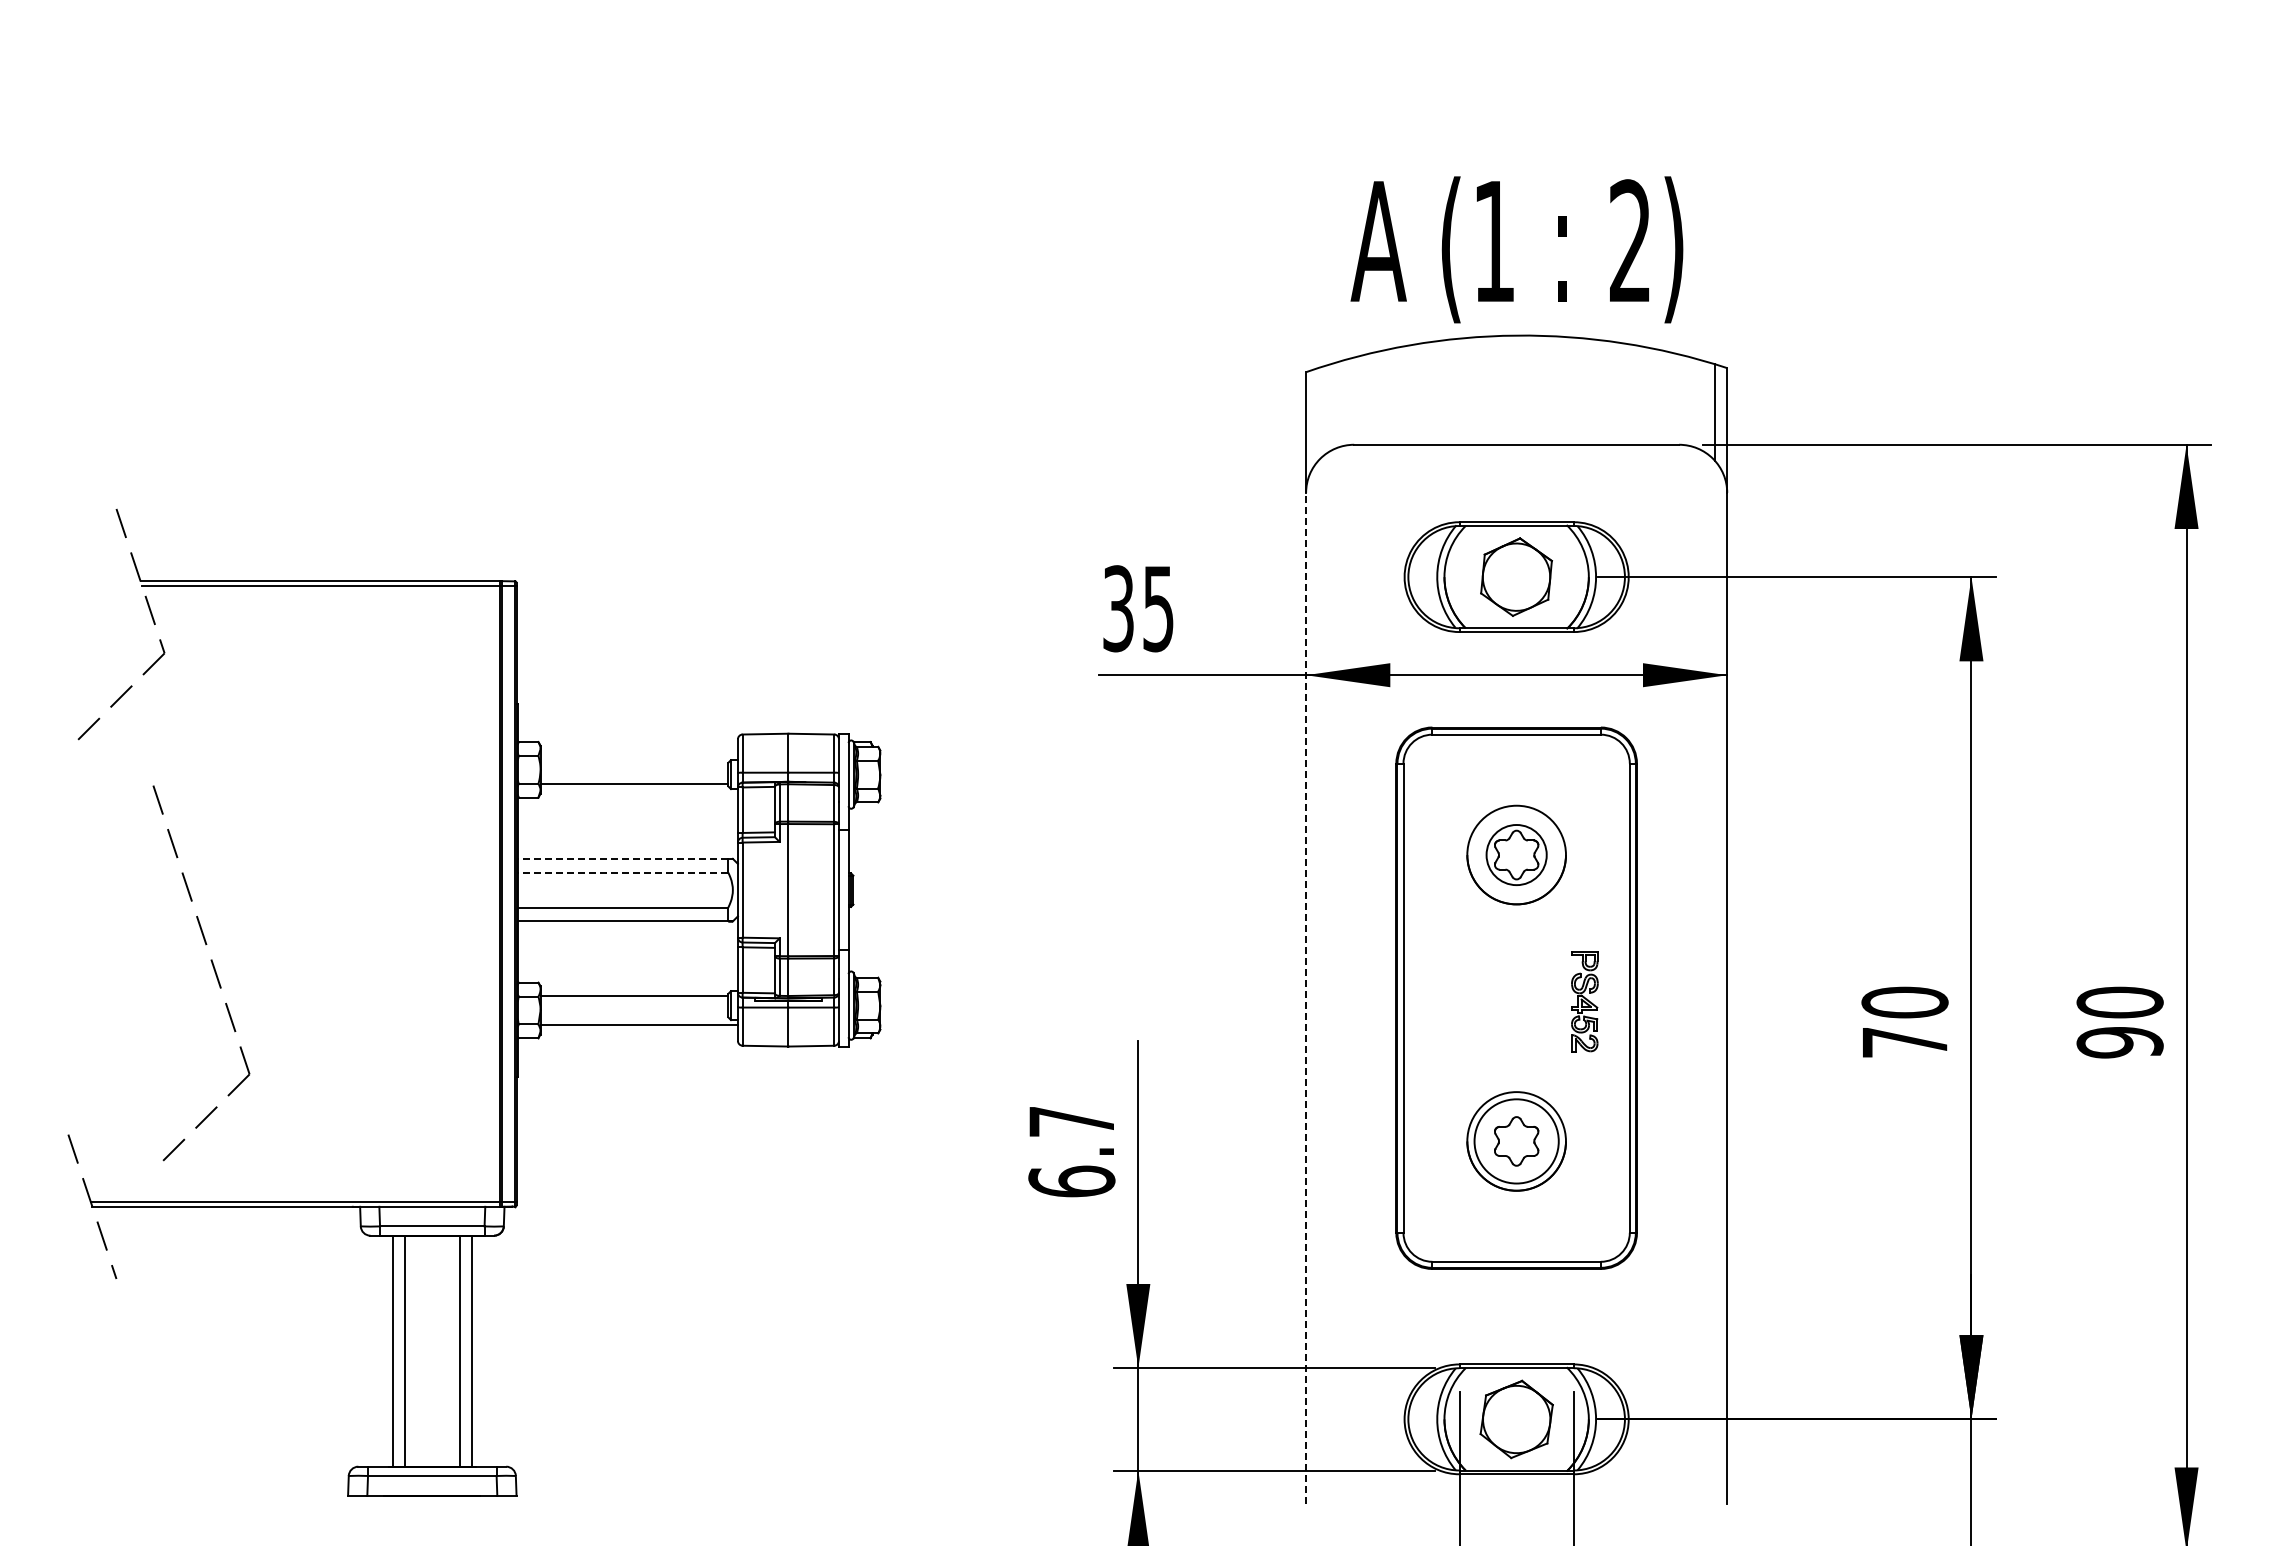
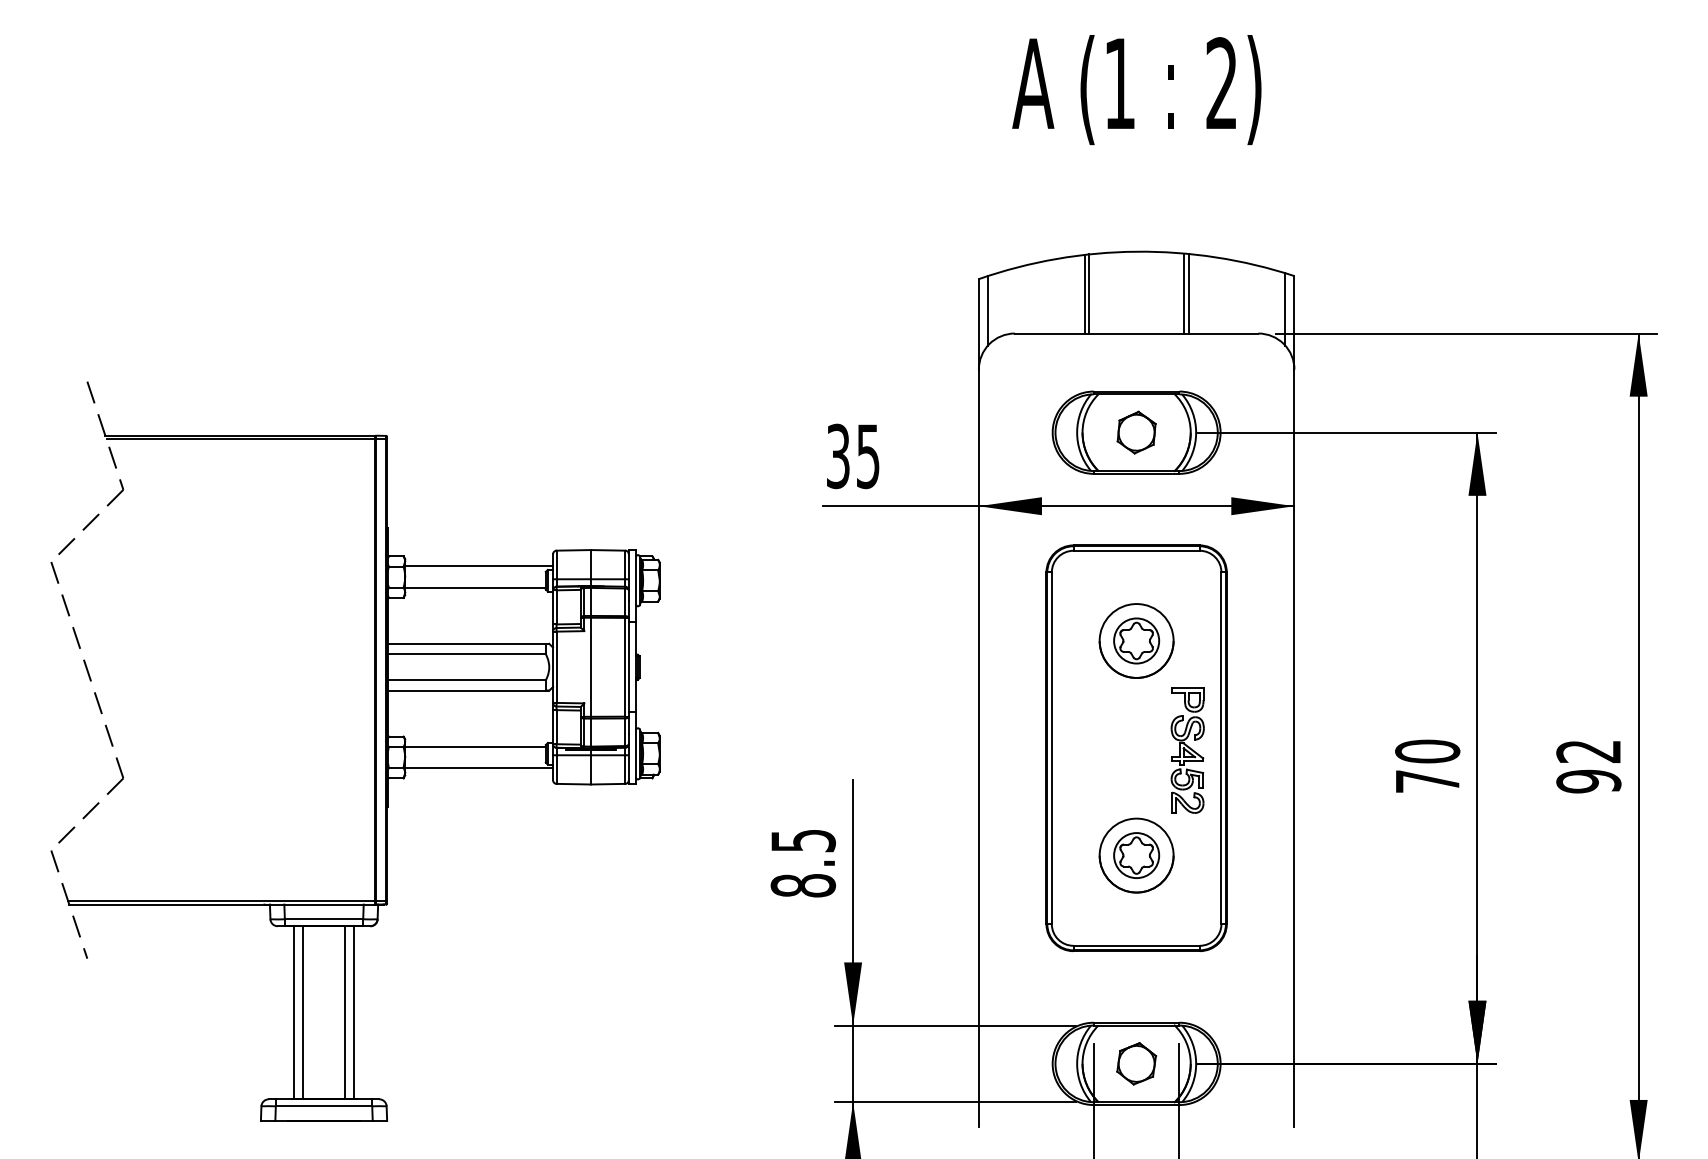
text: (1516, 249) -> (1136, 89), moved
line: (1447, 391) -> (1084, 293), added
line: (1453, 391) -> (1089, 293), added
line: (1579, 391) -> (1183, 293), added
line: (1585, 391) -> (1188, 293), added
line: (1318, 414) -> (988, 310), added
part: (1516, 576) -> (1136, 432), size x0.71
line: (638, 755) -> (478, 566), added
line: (622, 858) -> (466, 643), dashed -> solid
line: (622, 872) -> (466, 654), dashed -> solid
part: (213, 969) -> (96, 699), moved
line: (1306, 997) -> (979, 747), dashed -> solid
part: (1584, 1001) -> (1187, 750), size x1.67
text: (2119, 1002) -> (1588, 751), 90 -> 92
circle: (1516, 1141) -> (1136, 855), size x0.71
text: (1071, 1152) -> (803, 863), 6.7 -> 8.5
part: (1516, 1418) -> (1136, 1063), size x0.71

